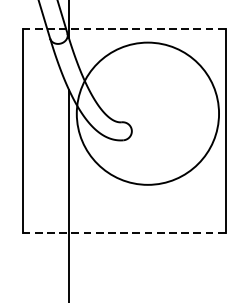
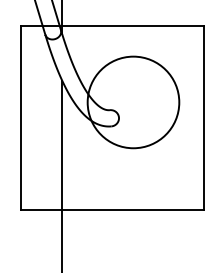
line: (124, 29) -> (112, 26), dashed -> solid
circle: (147, 113) -> (133, 102), size x0.71
line: (124, 232) -> (112, 209), dashed -> solid

